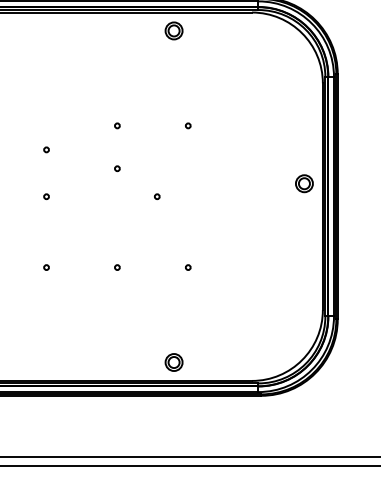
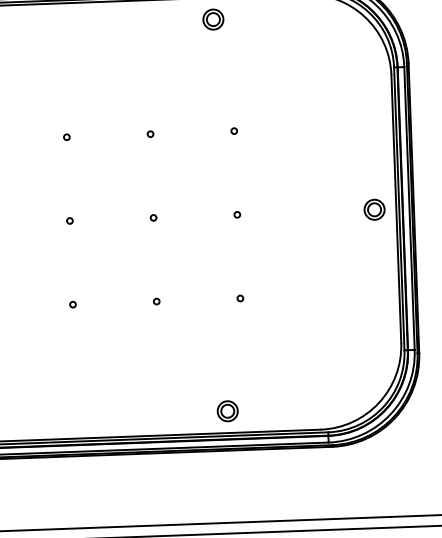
circle: (46, 149) -> (66, 136), moved
circle: (117, 168) -> (153, 217), moved
part: (304, 183) -> (374, 209), moved
circle: (157, 196) -> (237, 214), moved

